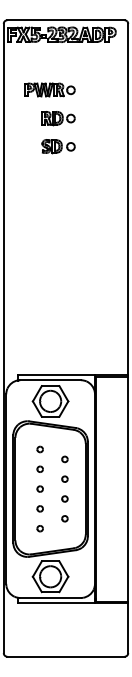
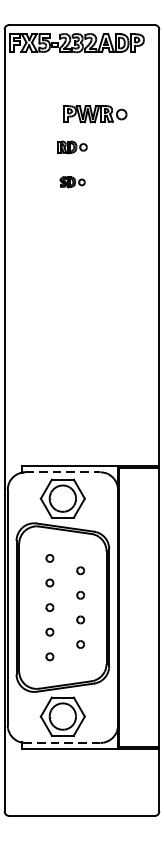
part: (49, 89) -> (95, 113), moved
part: (58, 118) -> (72, 147), size x0.7
part: (58, 146) -> (72, 181), size x0.6
line: (51, 380) -> (63, 472), solid -> dashed
line: (50, 597) -> (62, 742), solid -> dashed

